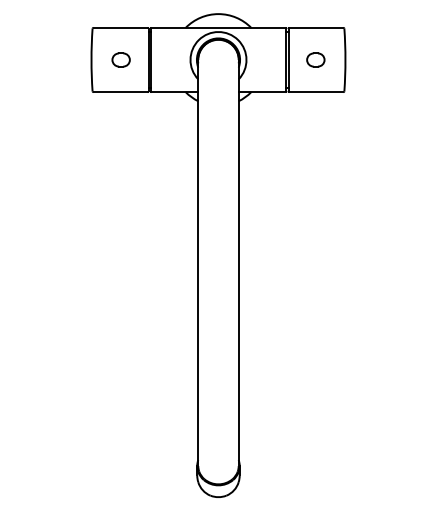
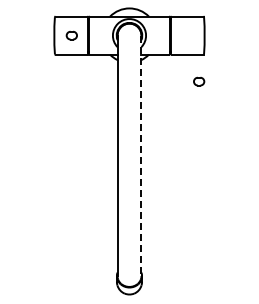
part: (316, 59) -> (199, 81), moved
line: (238, 264) -> (141, 156), solid -> dashed

